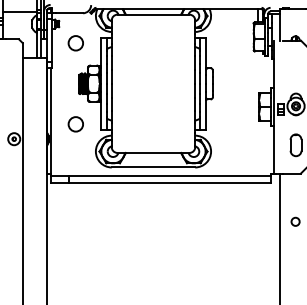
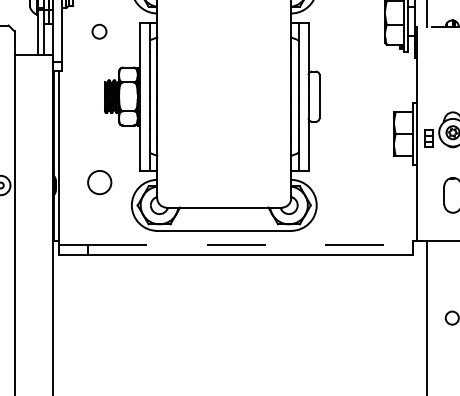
circle: (75, 43) -> (99, 31), size x0.6
circle: (75, 124) -> (99, 182), moved
line: (170, 176) -> (251, 245), solid -> dashed

